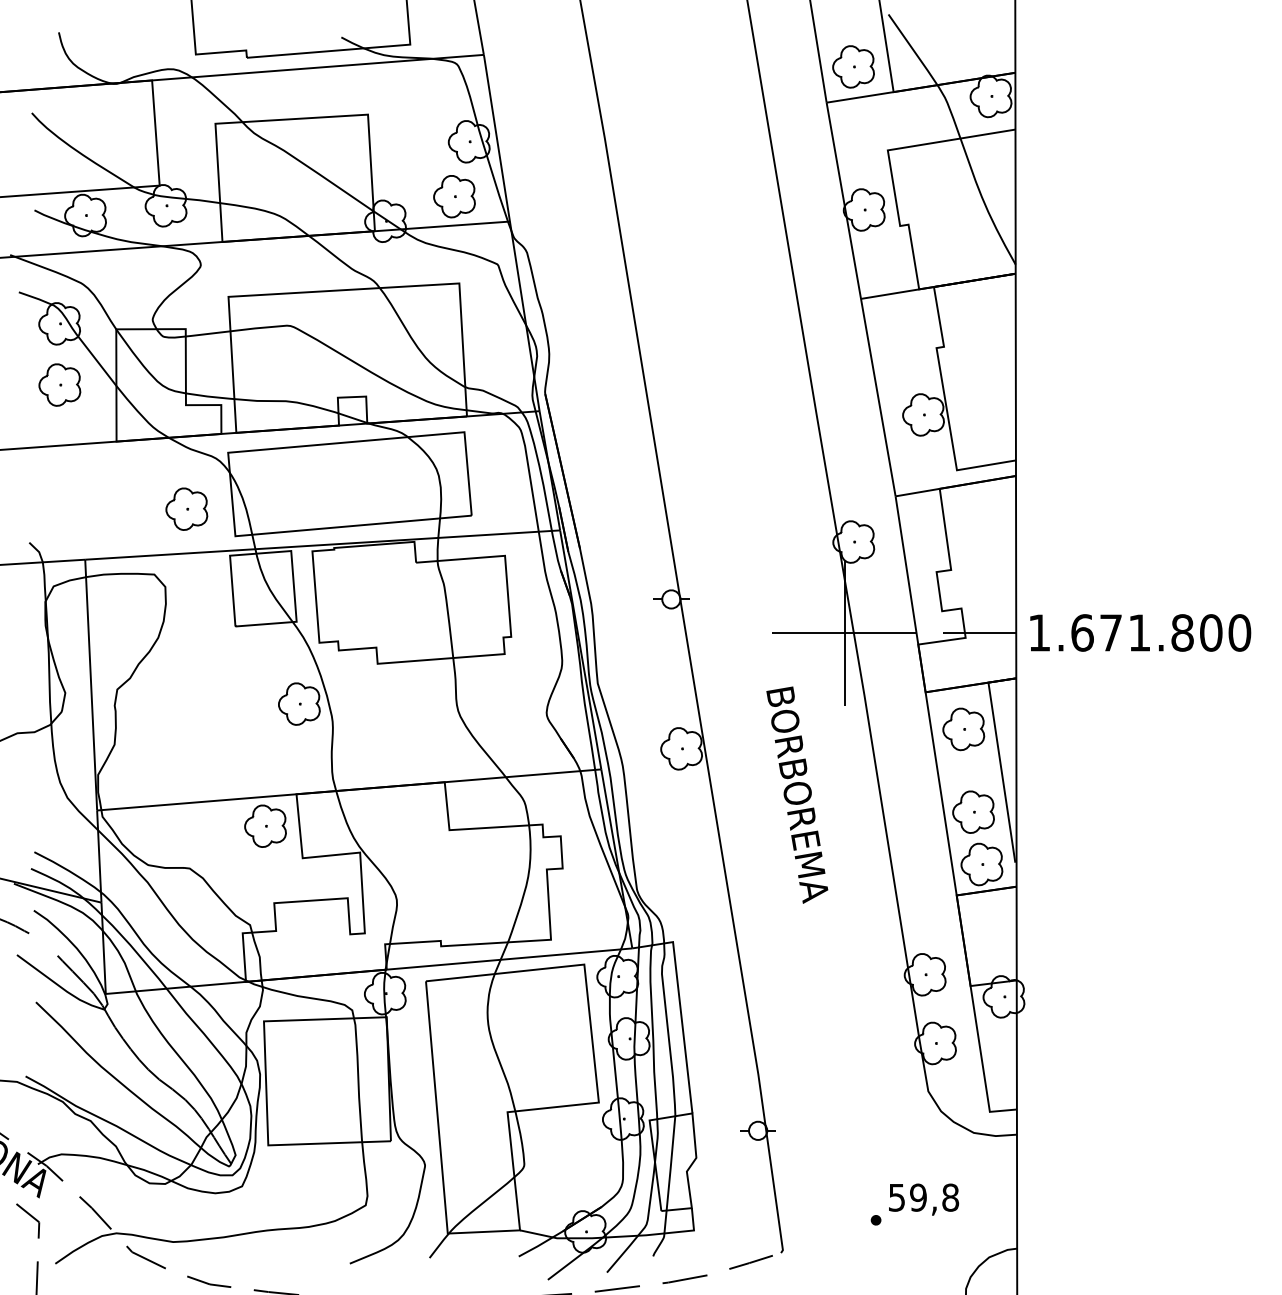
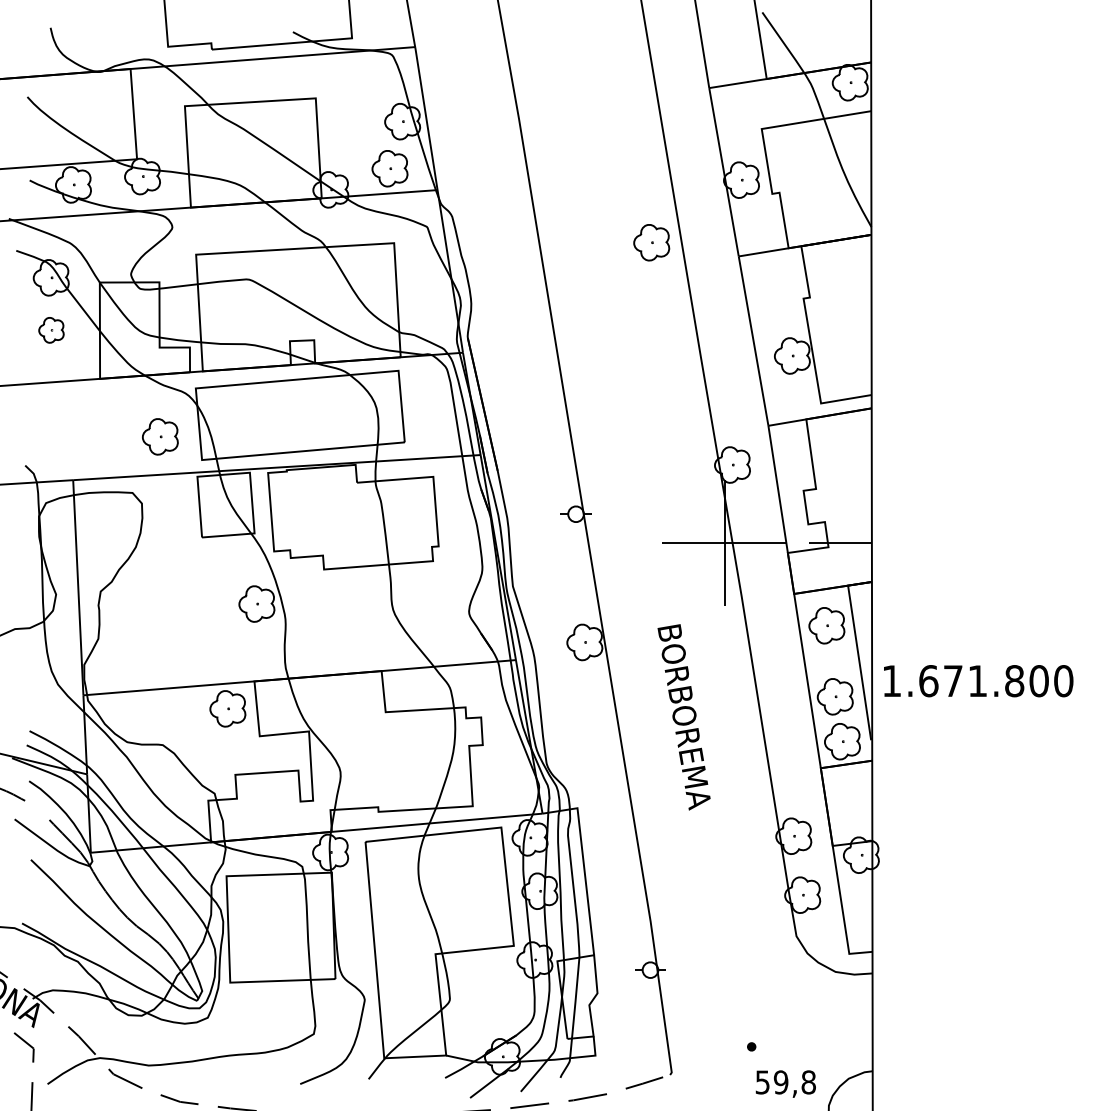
part: (853, 66) -> (651, 242), moved
part: (59, 384) -> (51, 329), size x0.7
text: (1140, 632) -> (978, 680), moved
text: (797, 794) -> (684, 716), moved
text: (924, 1199) -> (786, 1083), moved

